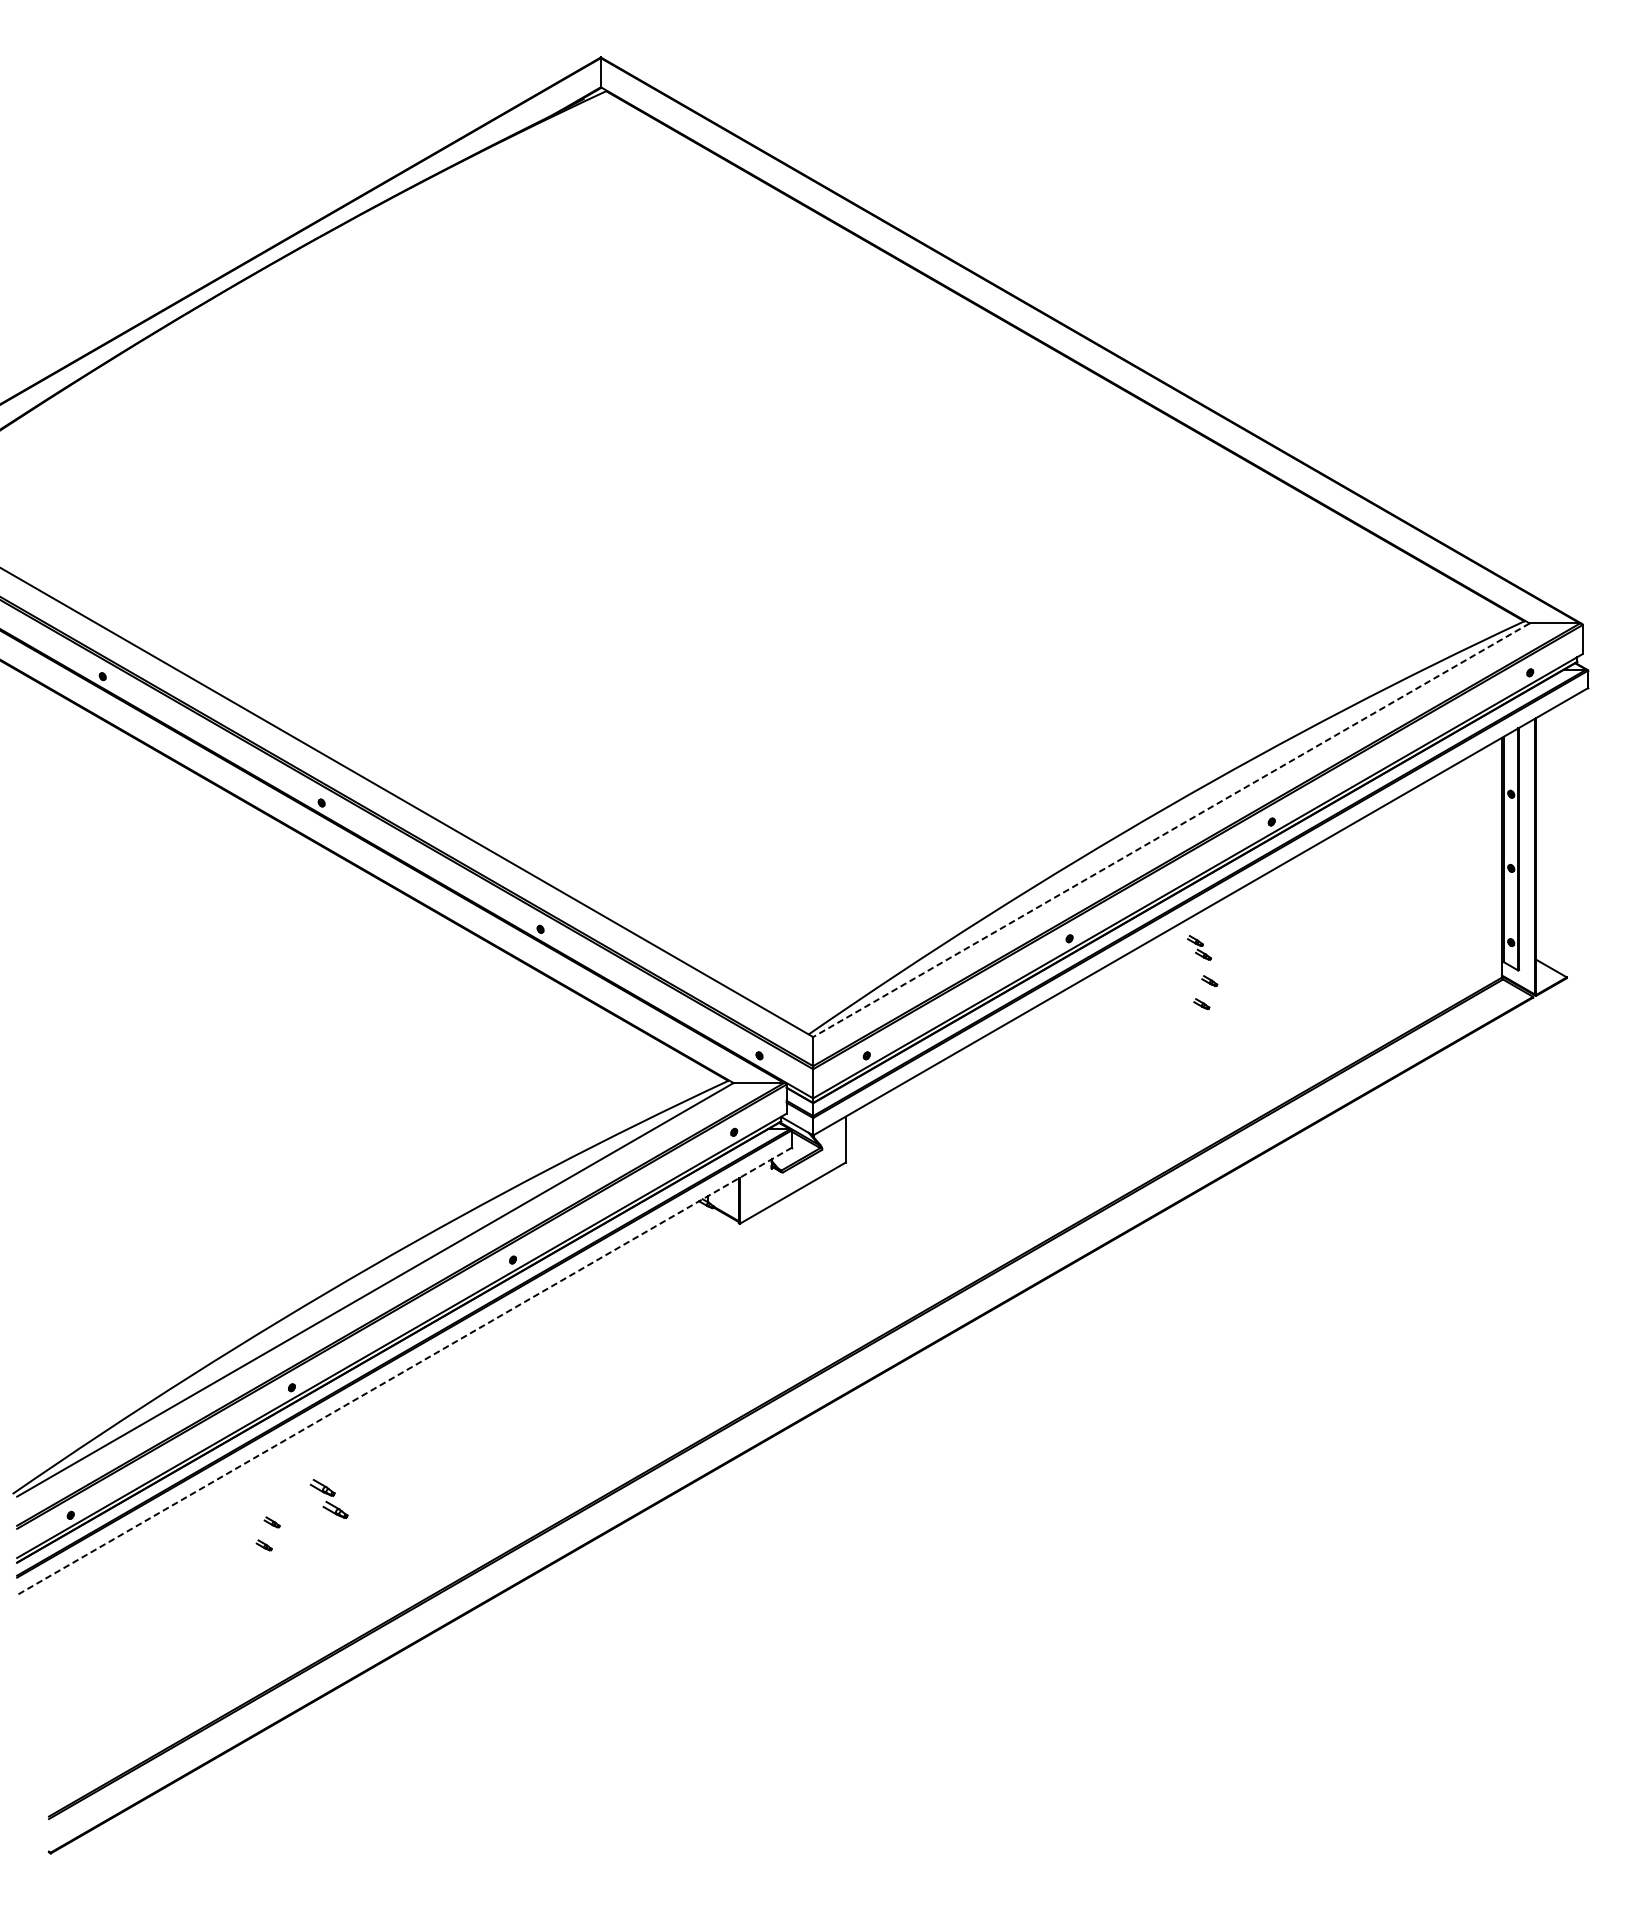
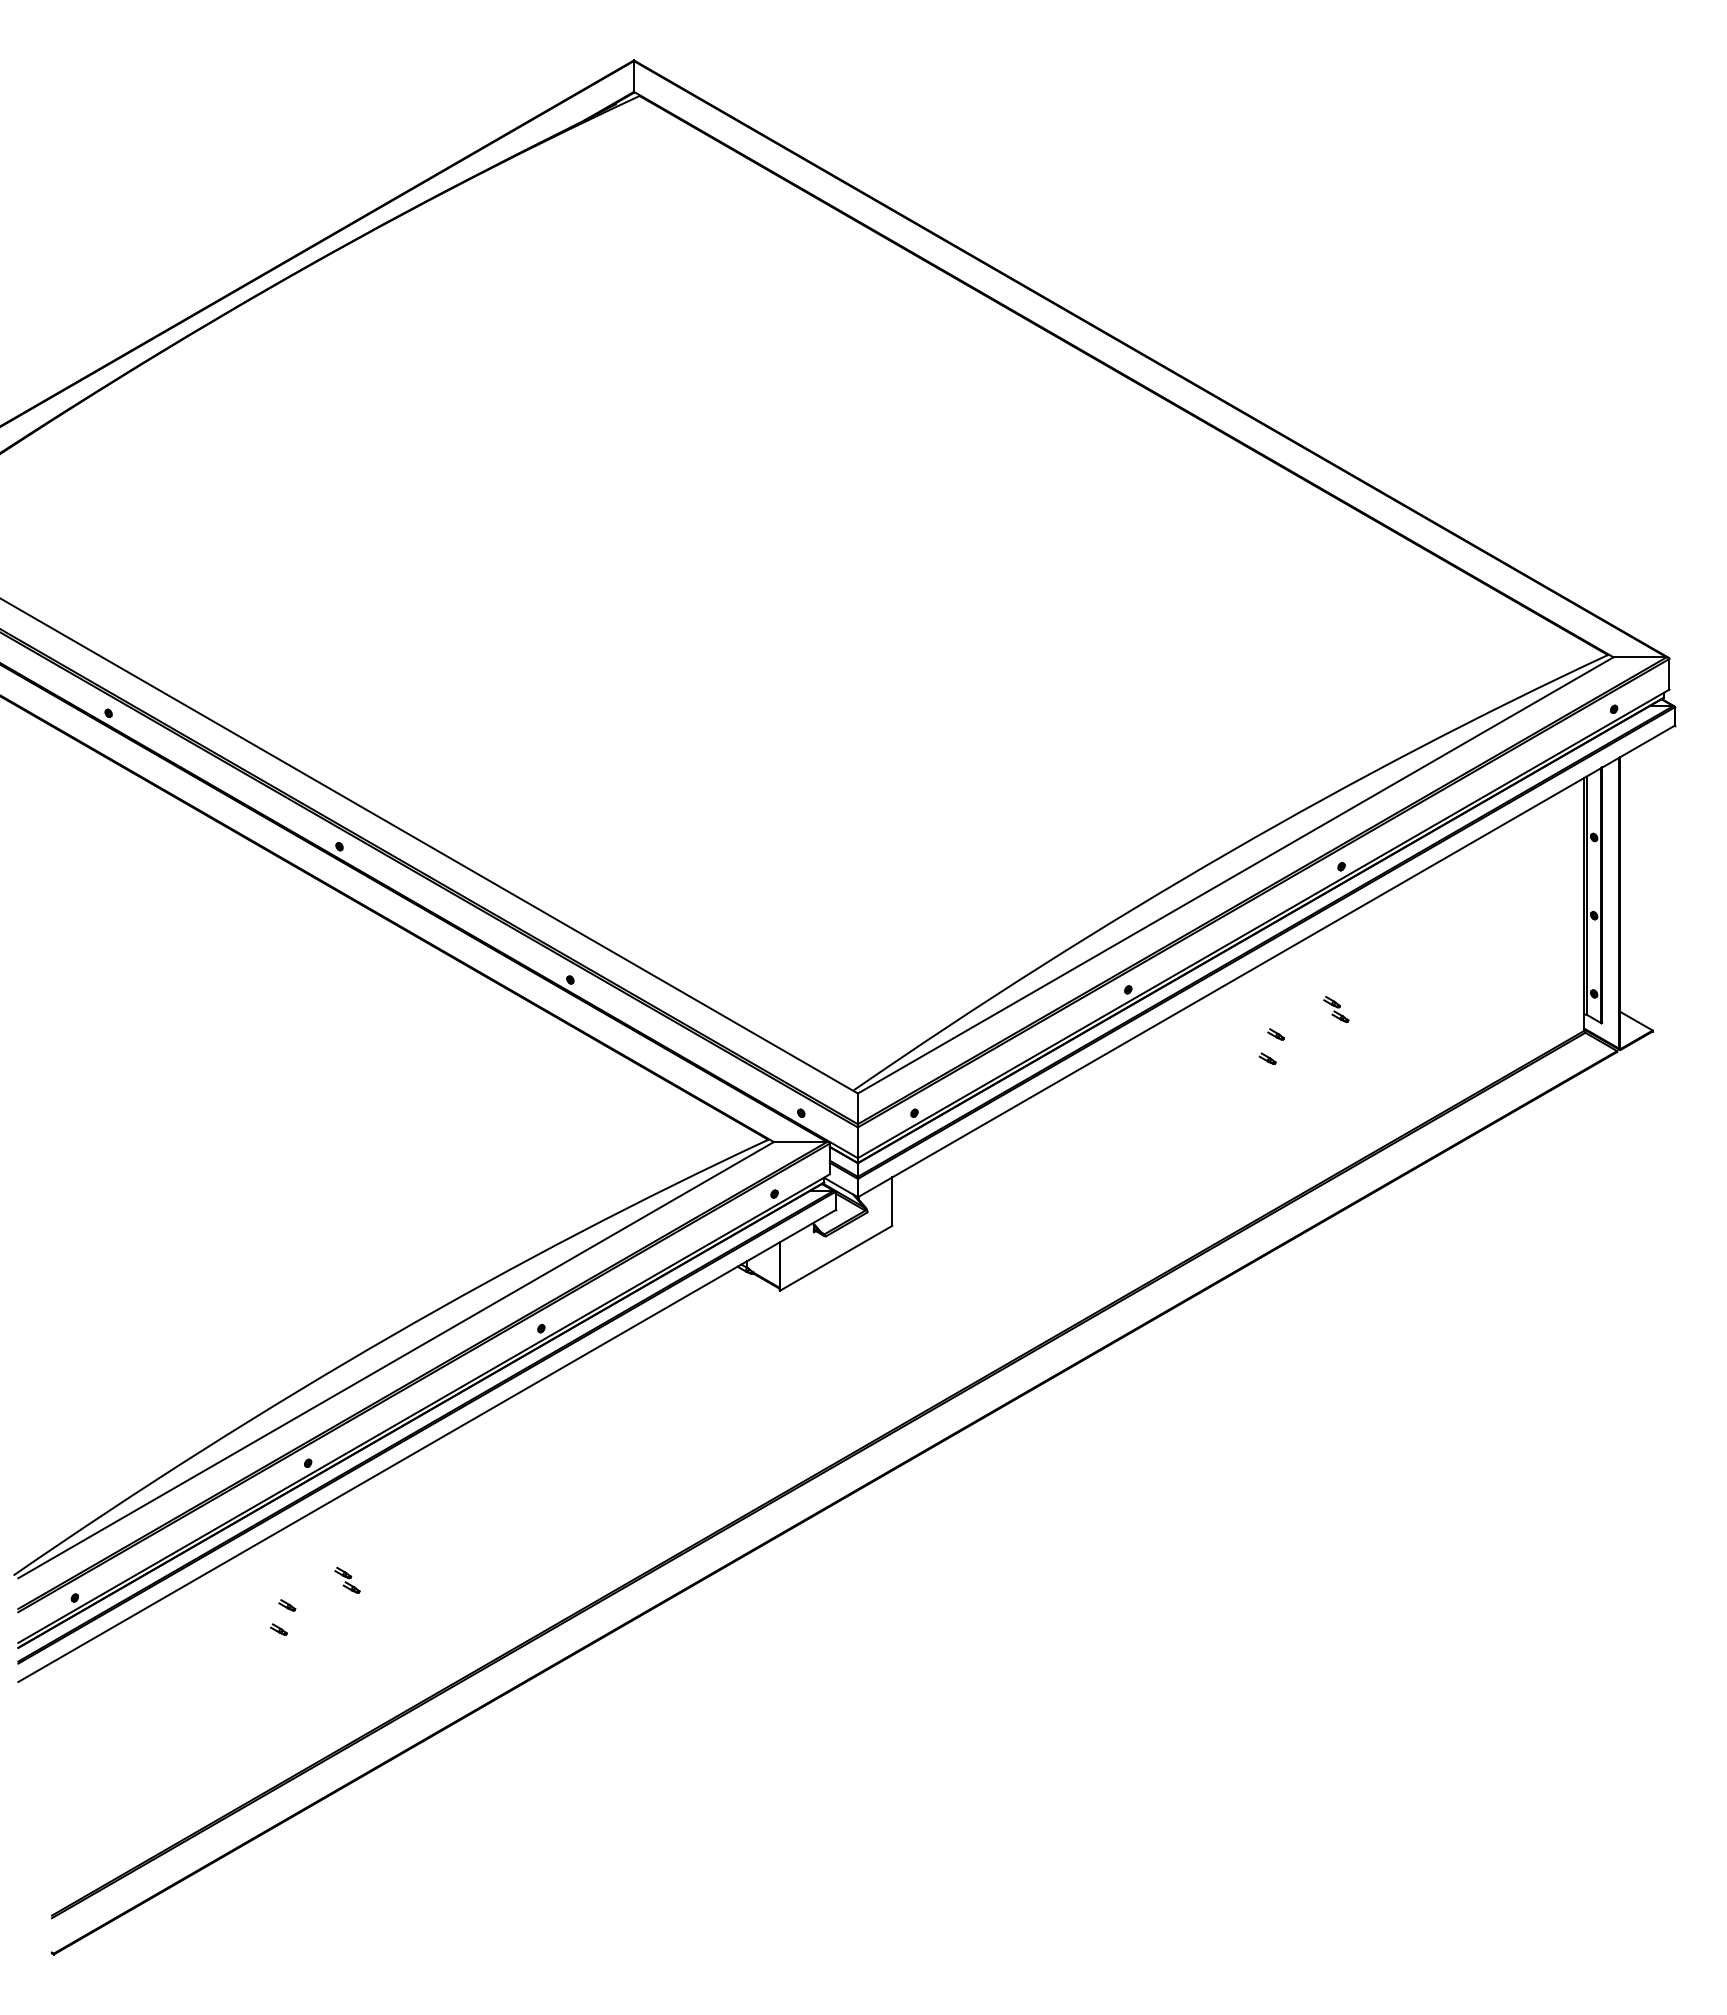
line: (1171, 830) -> (1235, 875), dashed -> solid
part: (1199, 947) -> (1336, 1009), moved
line: (404, 1371) -> (426, 1446), dashed -> solid
part: (329, 1497) -> (347, 1579), size x0.62

